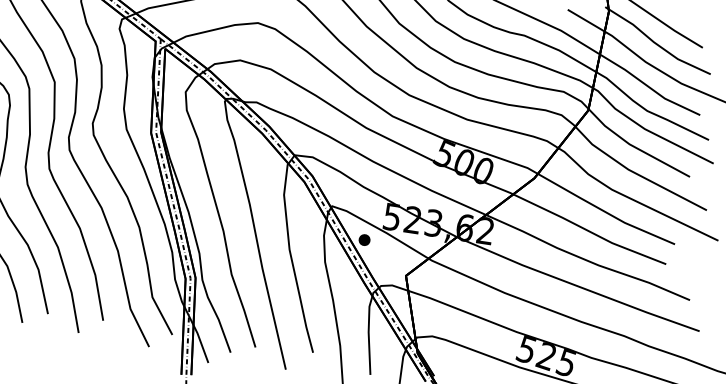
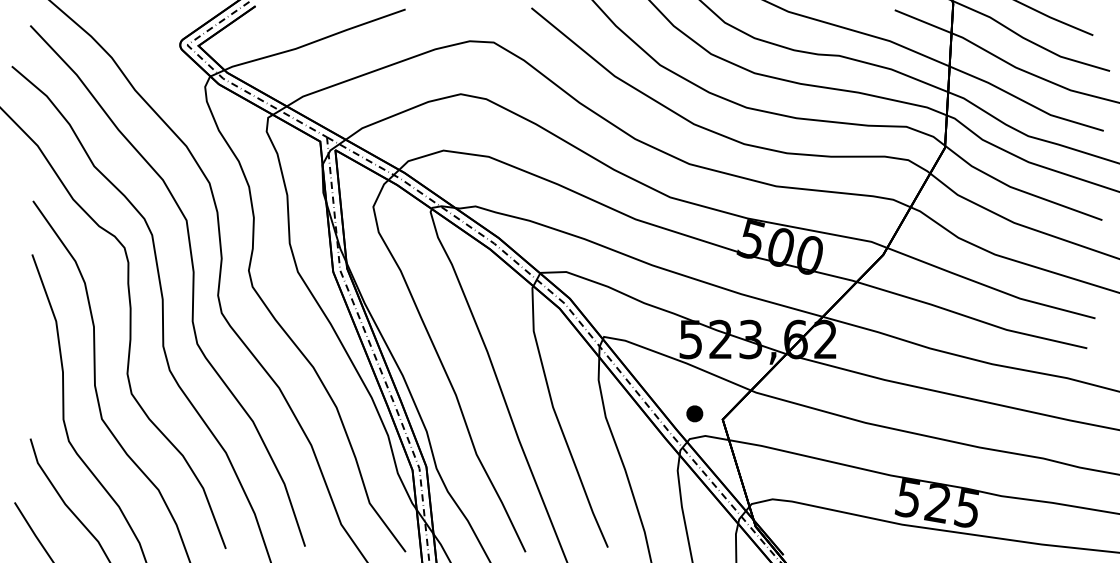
part: (364, 239) -> (694, 413), moved

